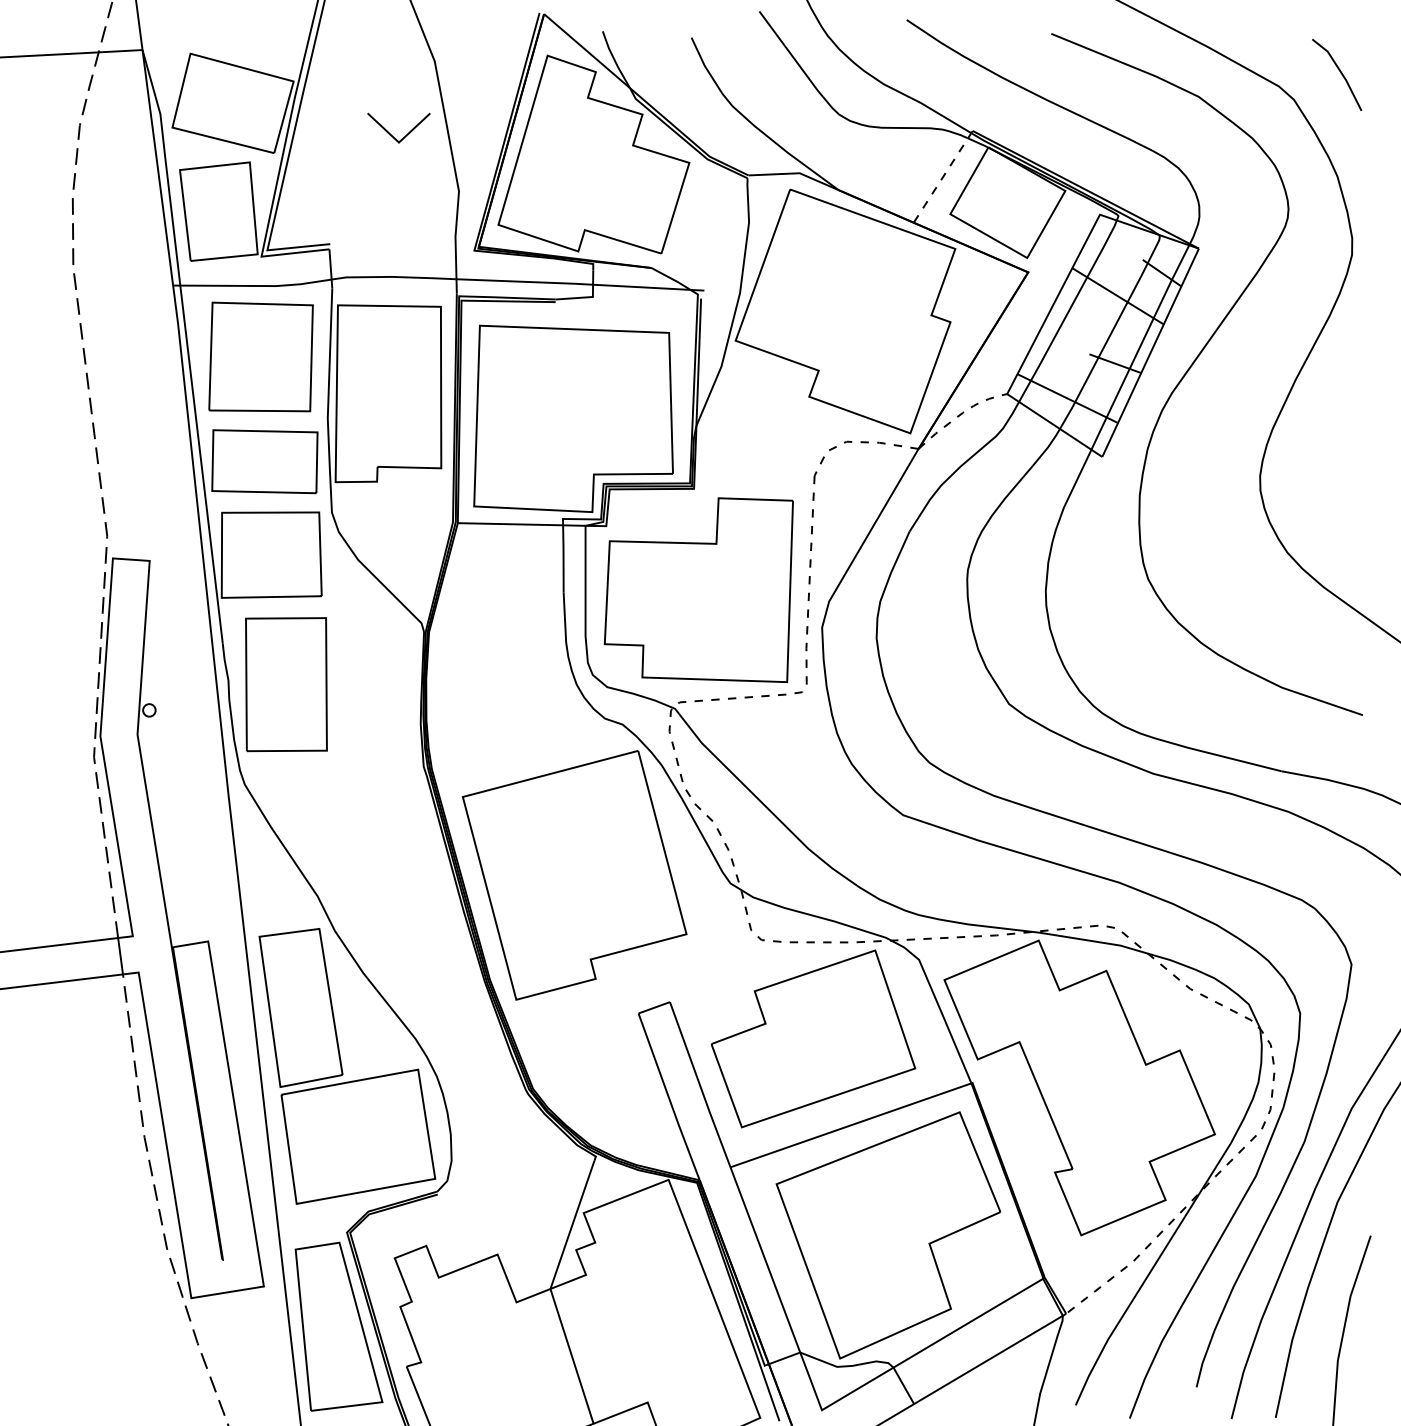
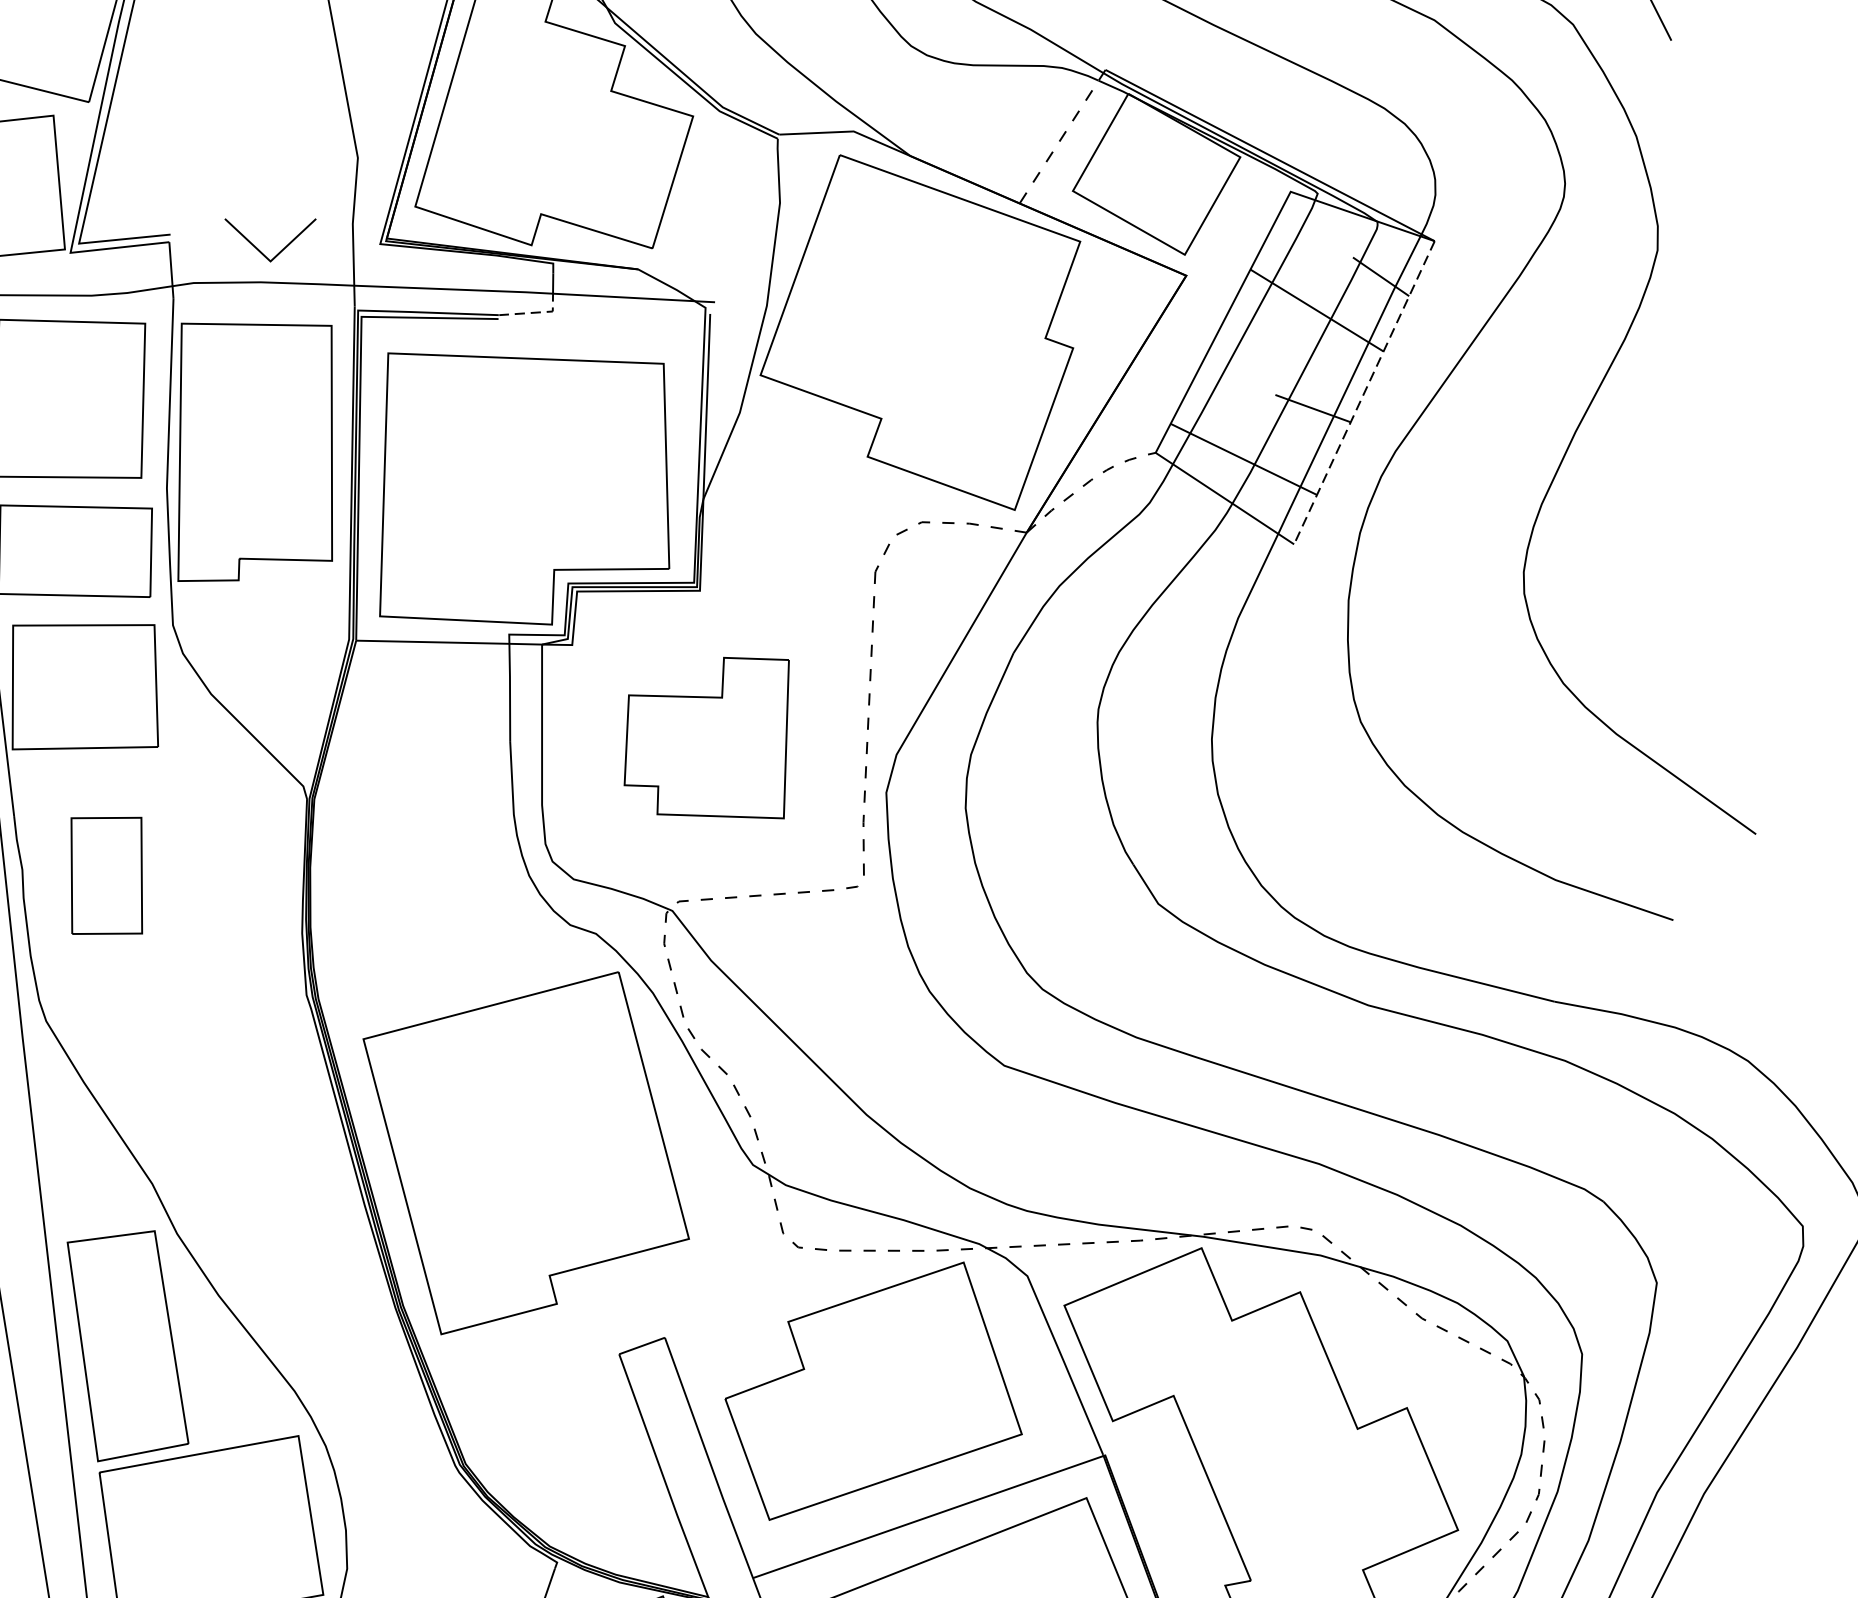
part: (391, 134) -> (259, 249), moved
line: (581, 297) -> (536, 312), solid -> dashed
line: (1150, 352) -> (1364, 392), solid -> dashed
part: (698, 589) -> (706, 737), size x0.6
part: (286, 684) -> (106, 875), size x0.6

